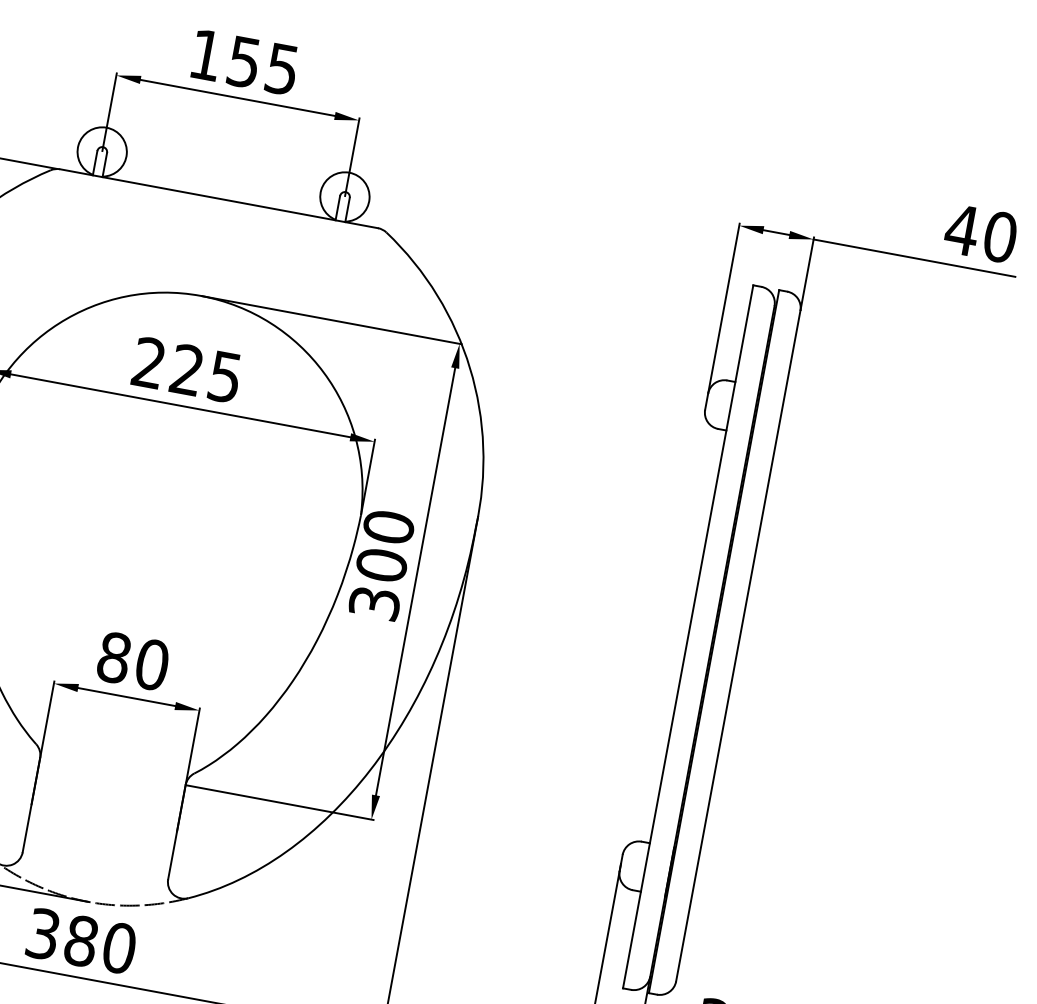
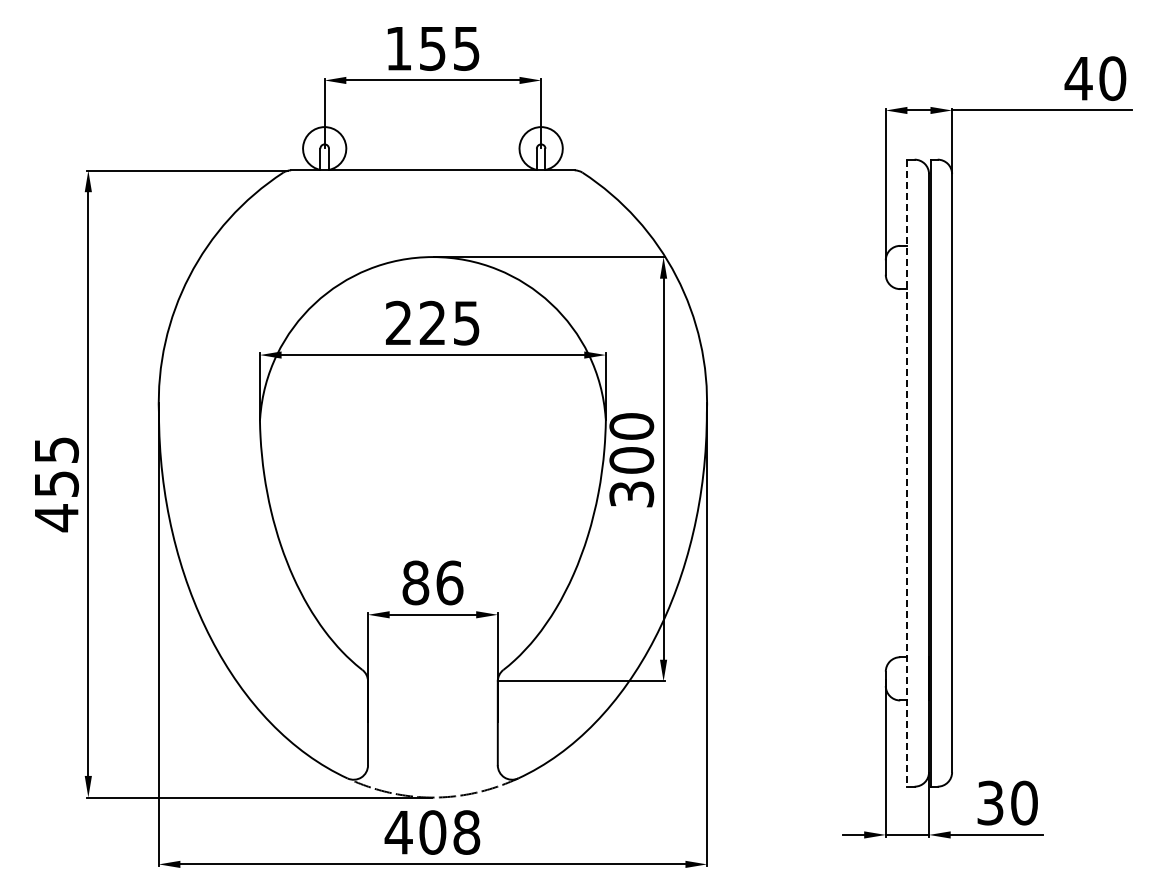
line: (688, 637) -> (907, 473), solid -> dashed
text: (152, 664) -> (449, 582), 80 -> 86
text: (81, 941) -> (432, 832), 380 -> 408

